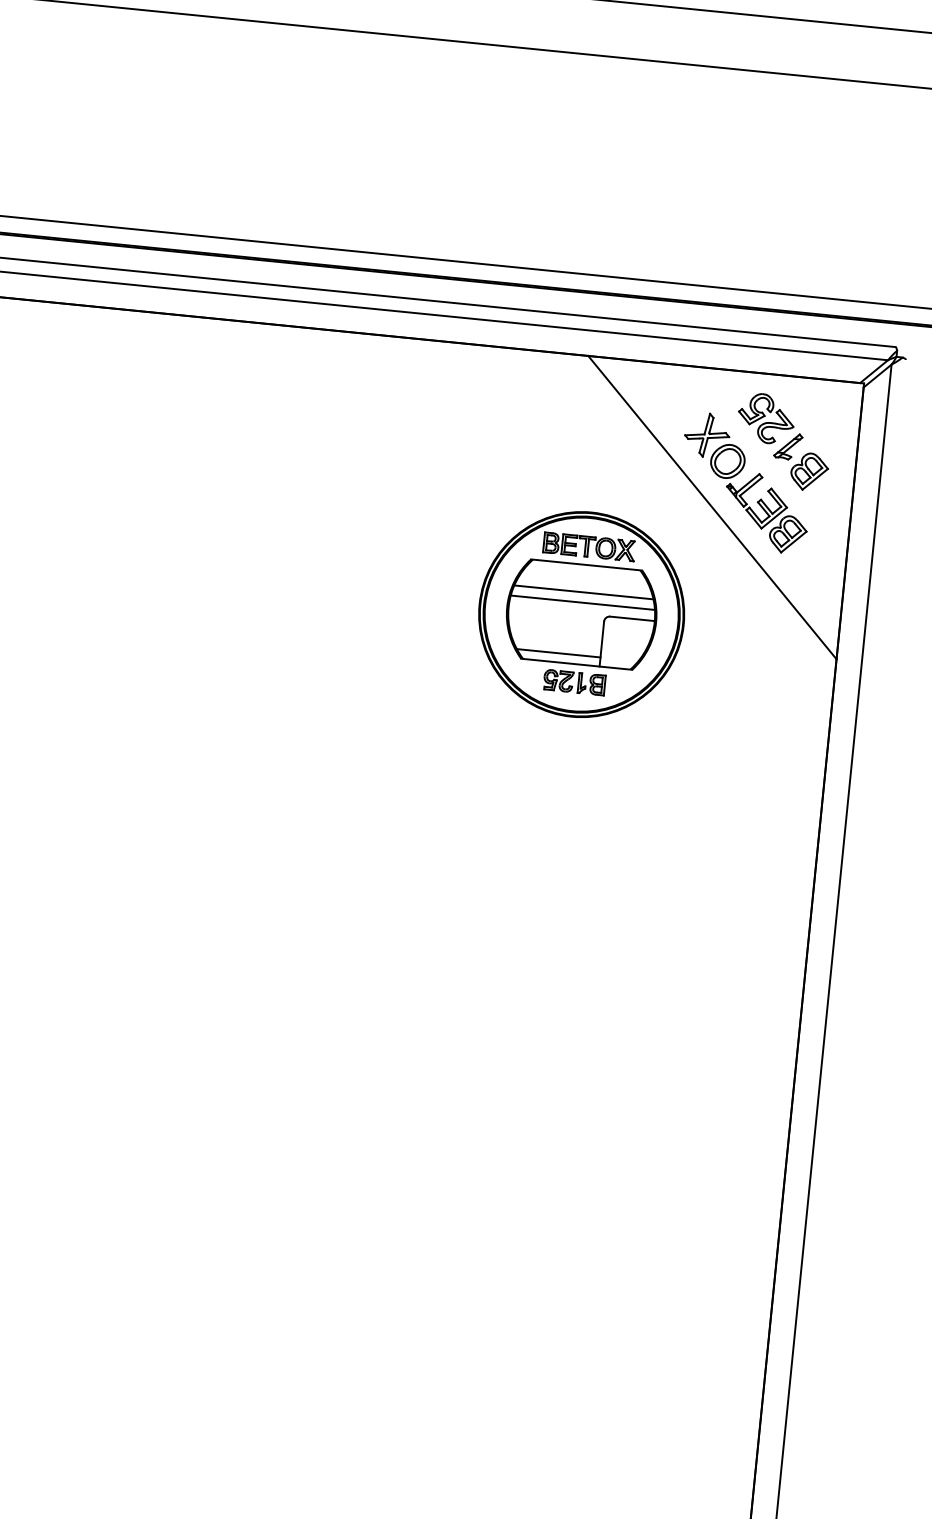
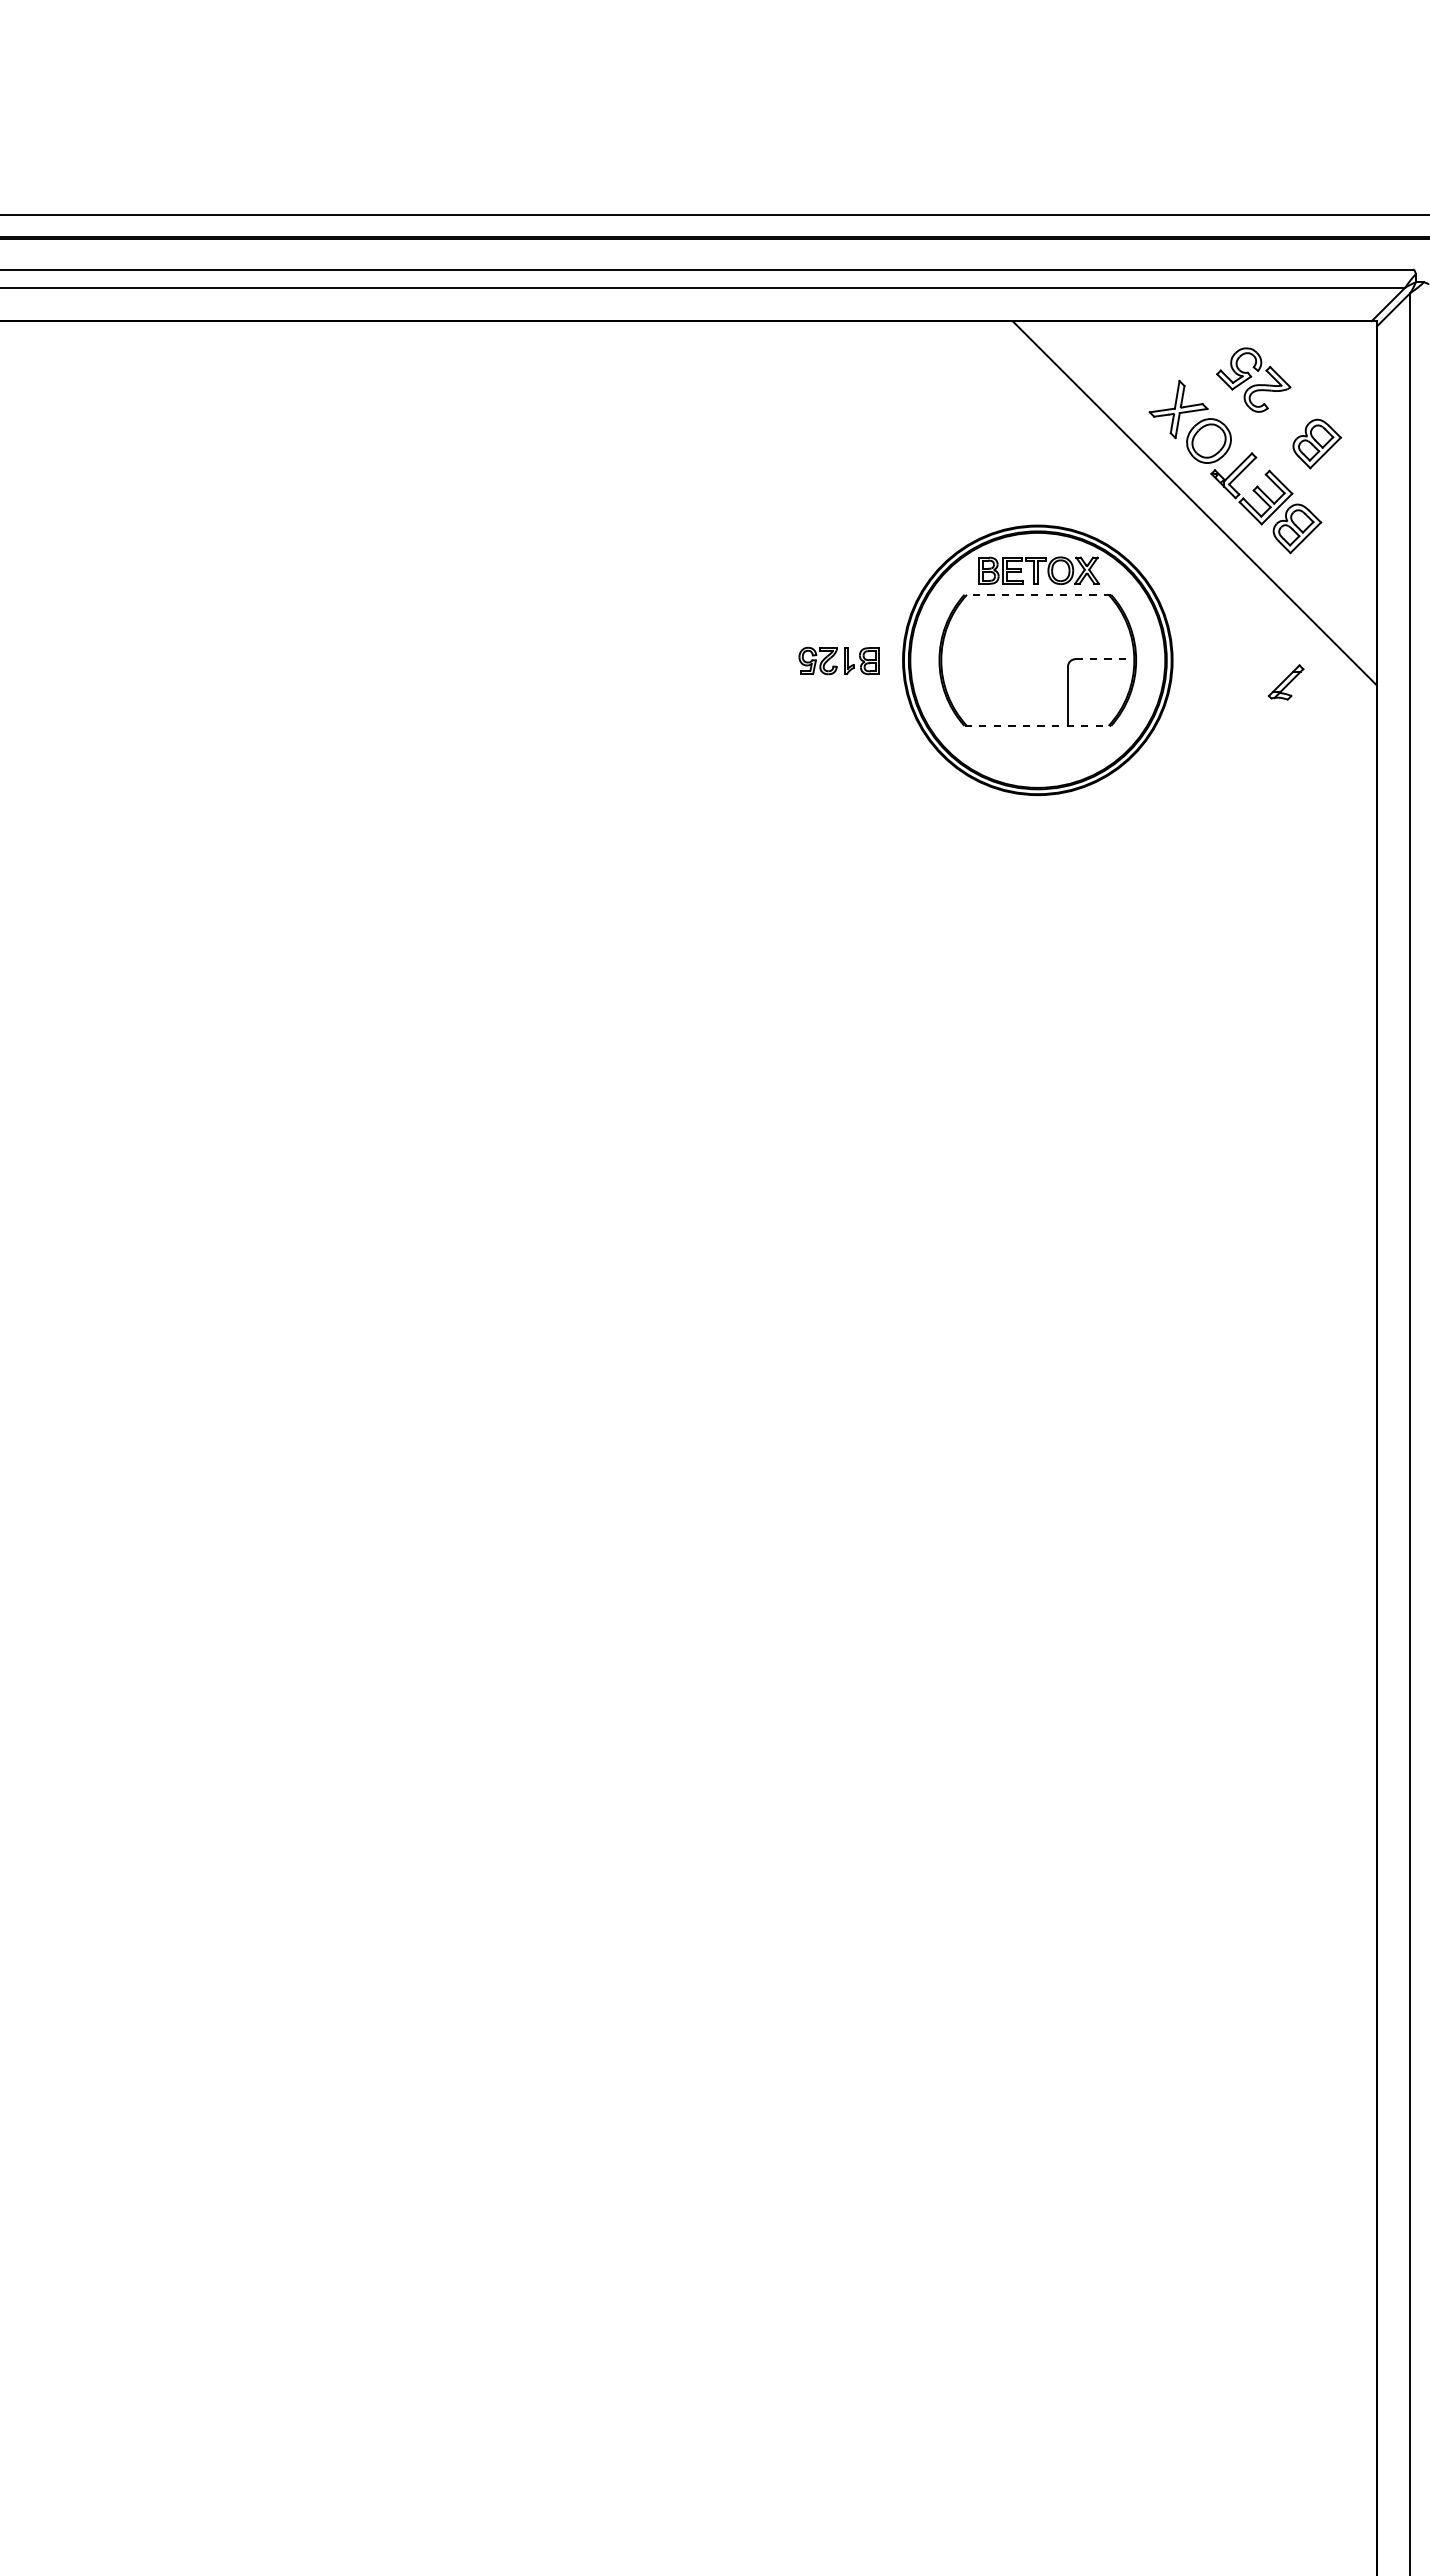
part: (787, 446) -> (1285, 682), moved
line: (586, 564) -> (1037, 594), solid -> dashed
line: (583, 592) -> (1037, 631), removed
line: (582, 602) -> (1037, 644), removed
line: (632, 619) -> (1104, 659), solid -> dashed
line: (558, 652) -> (1012, 713), removed
line: (577, 663) -> (1038, 725), solid -> dashed
part: (573, 682) -> (838, 660), moved

